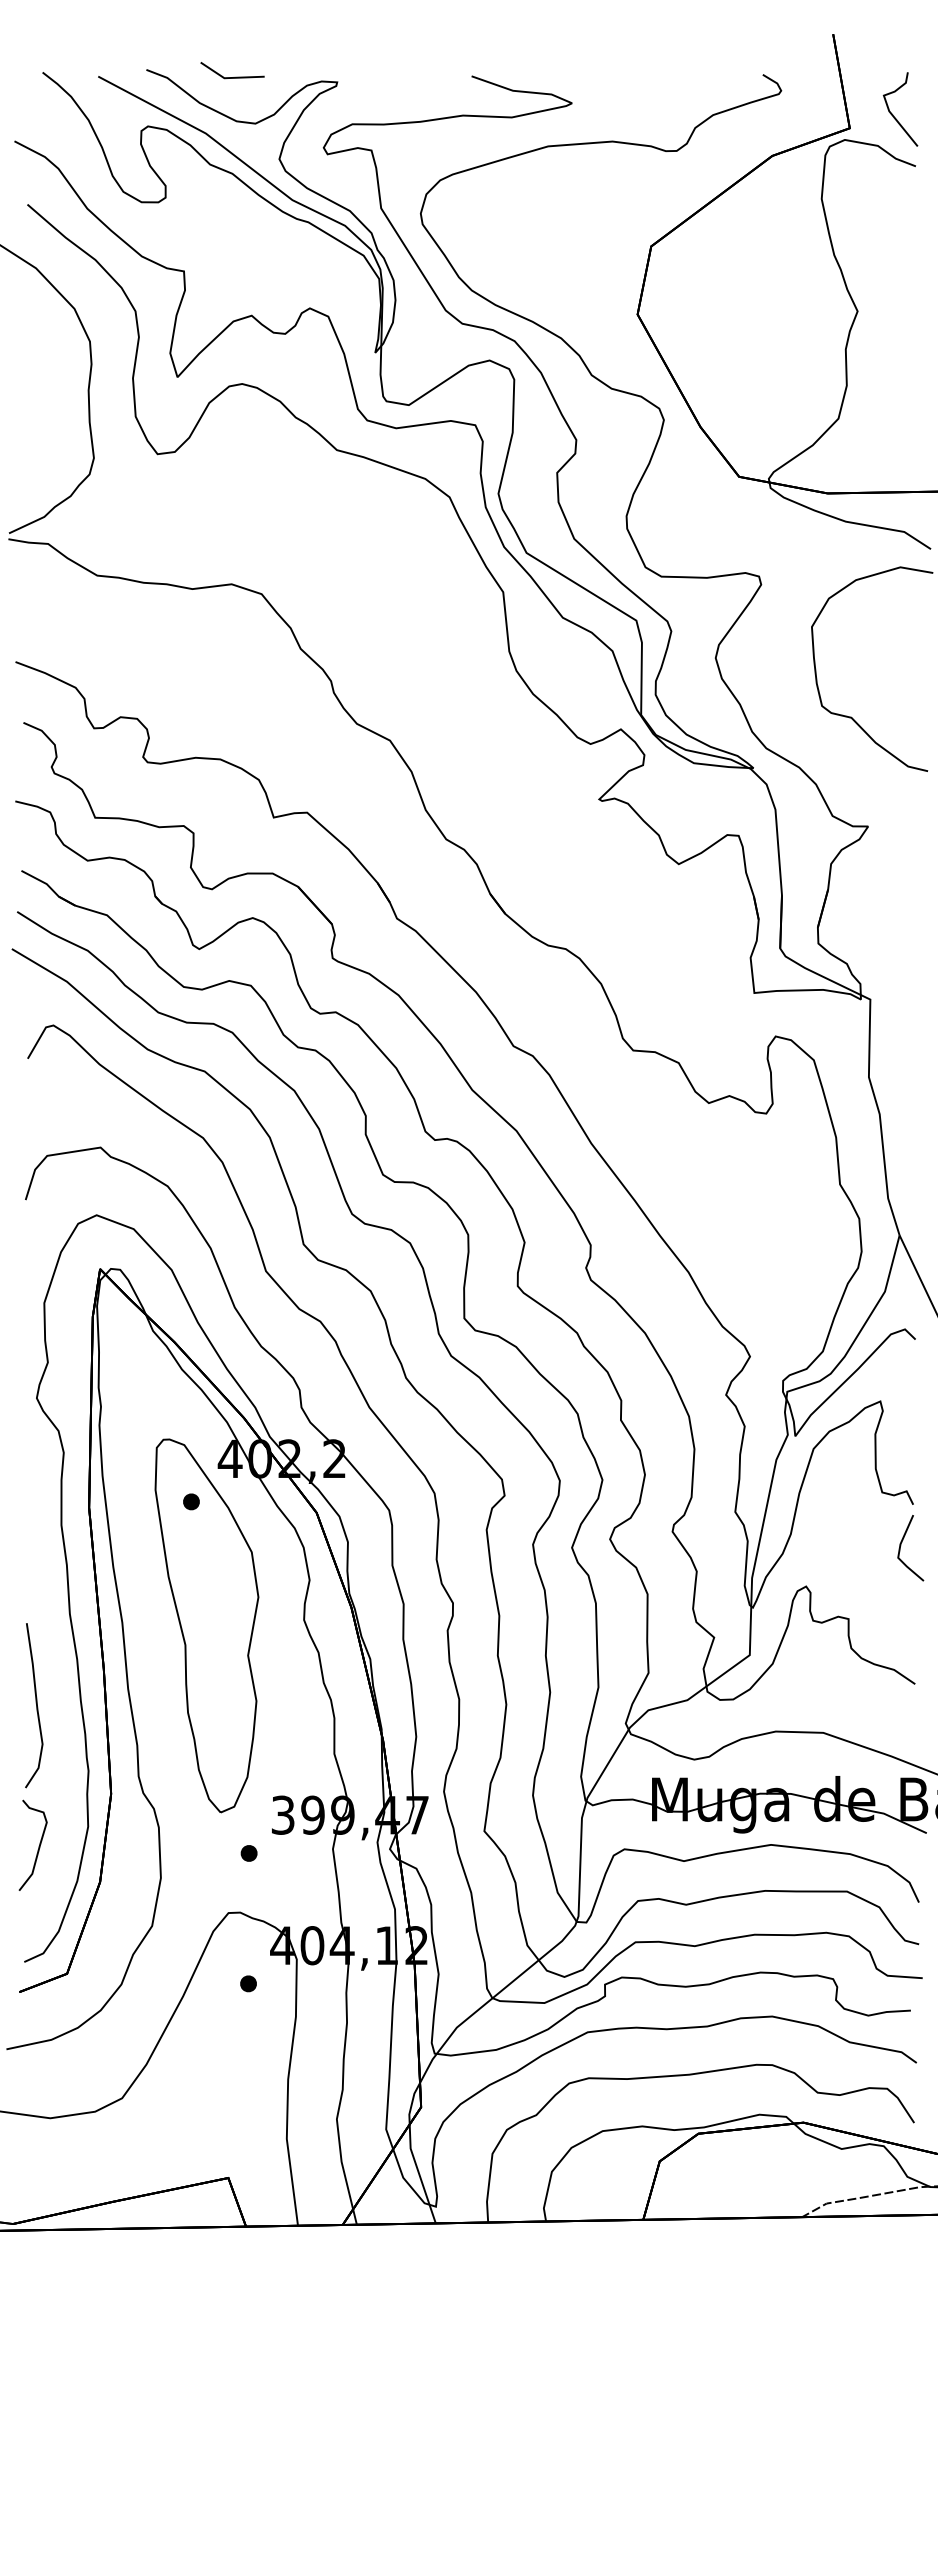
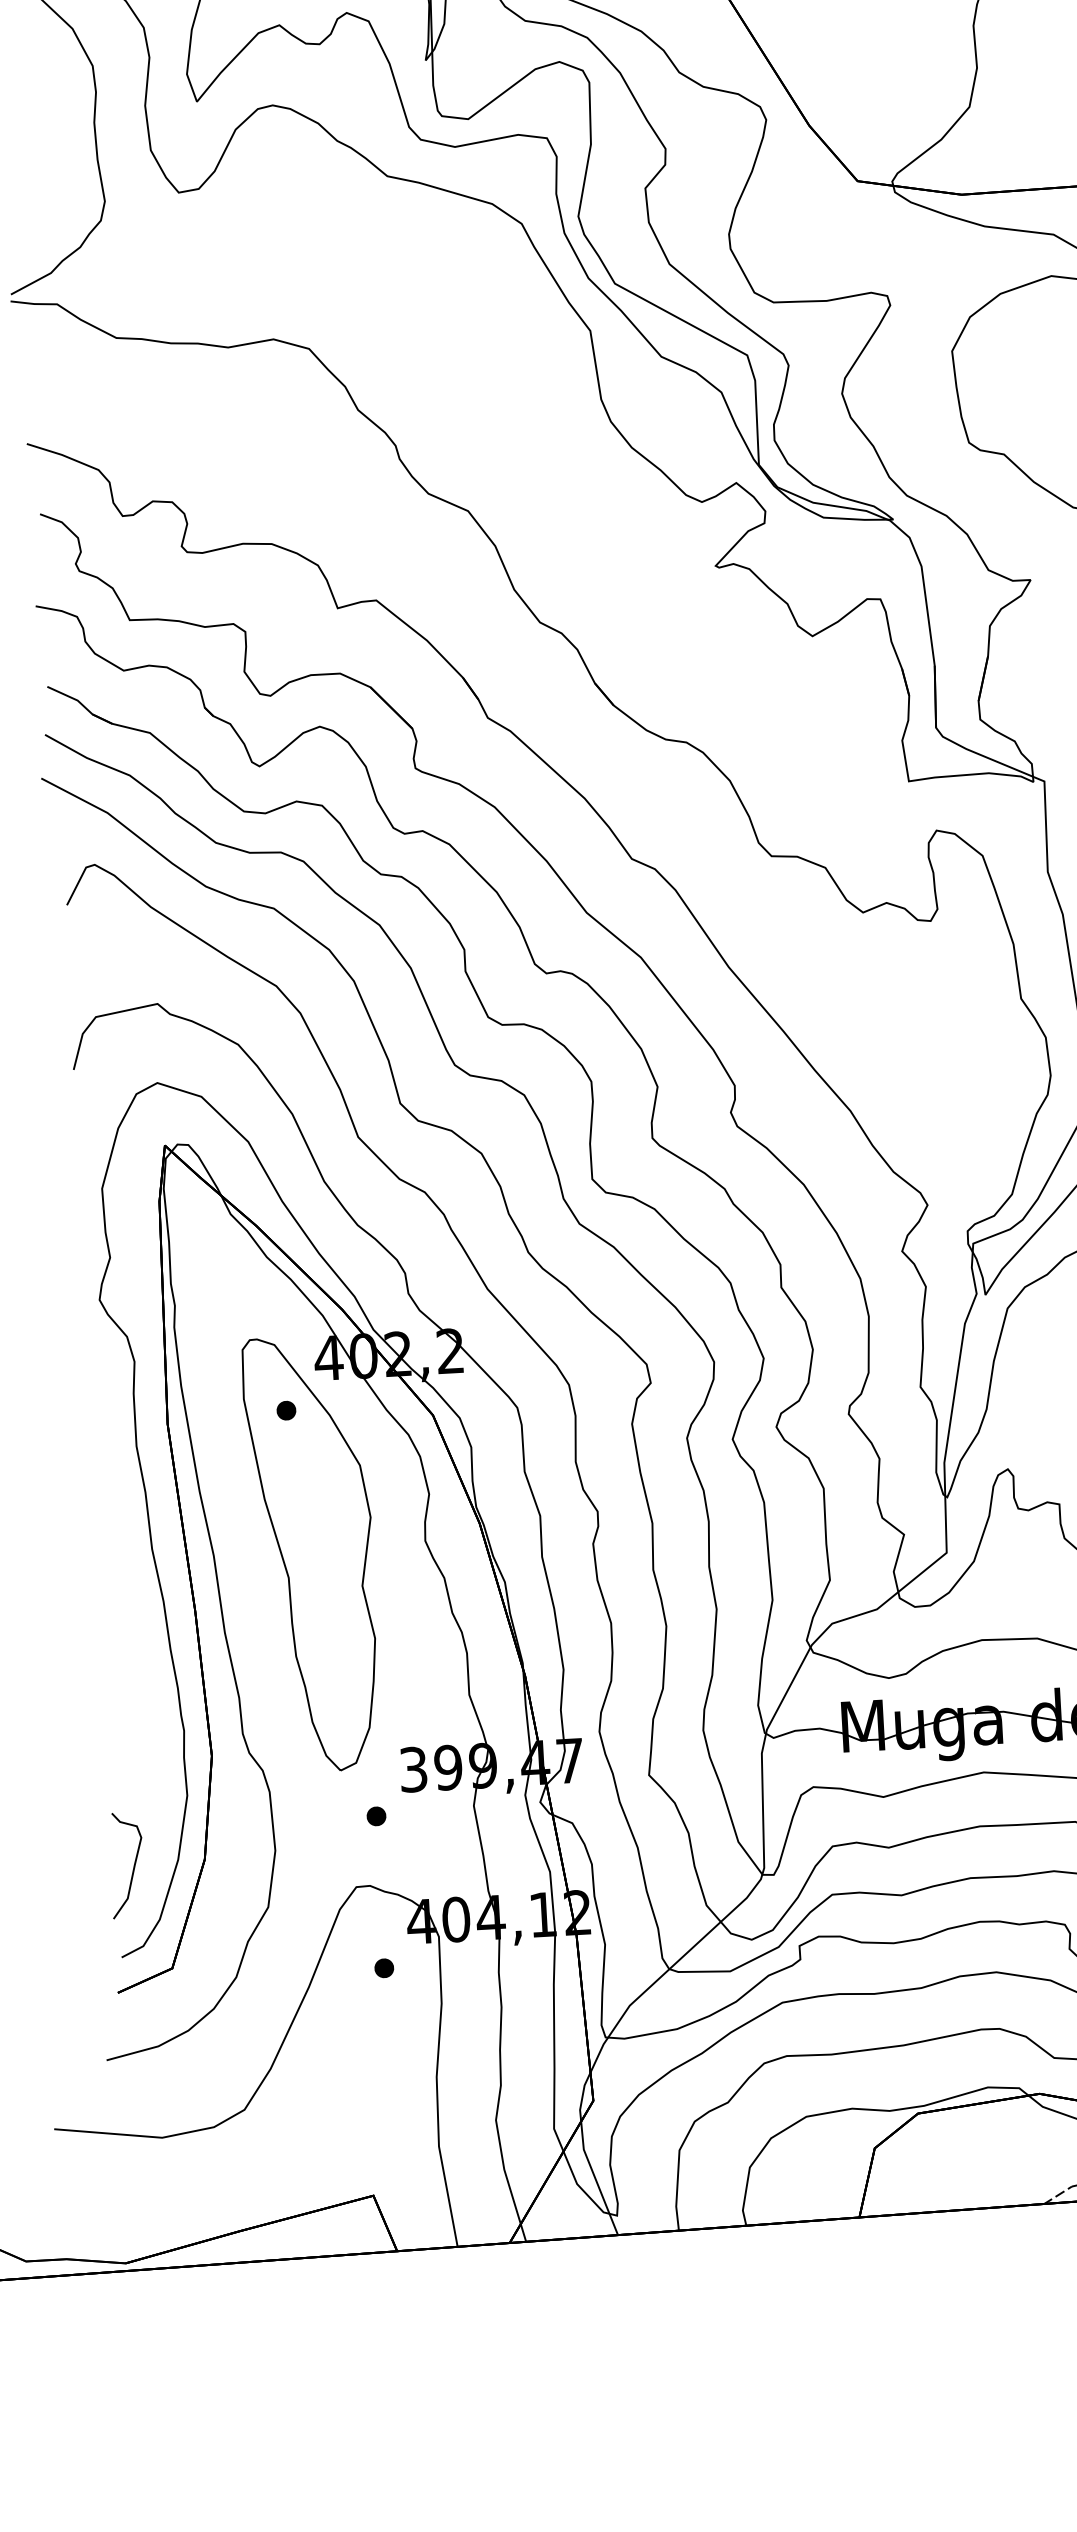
curve: (36, 1705) -> (119, 1657), removed
curve: (38, 1846) -> (133, 1866), moved

